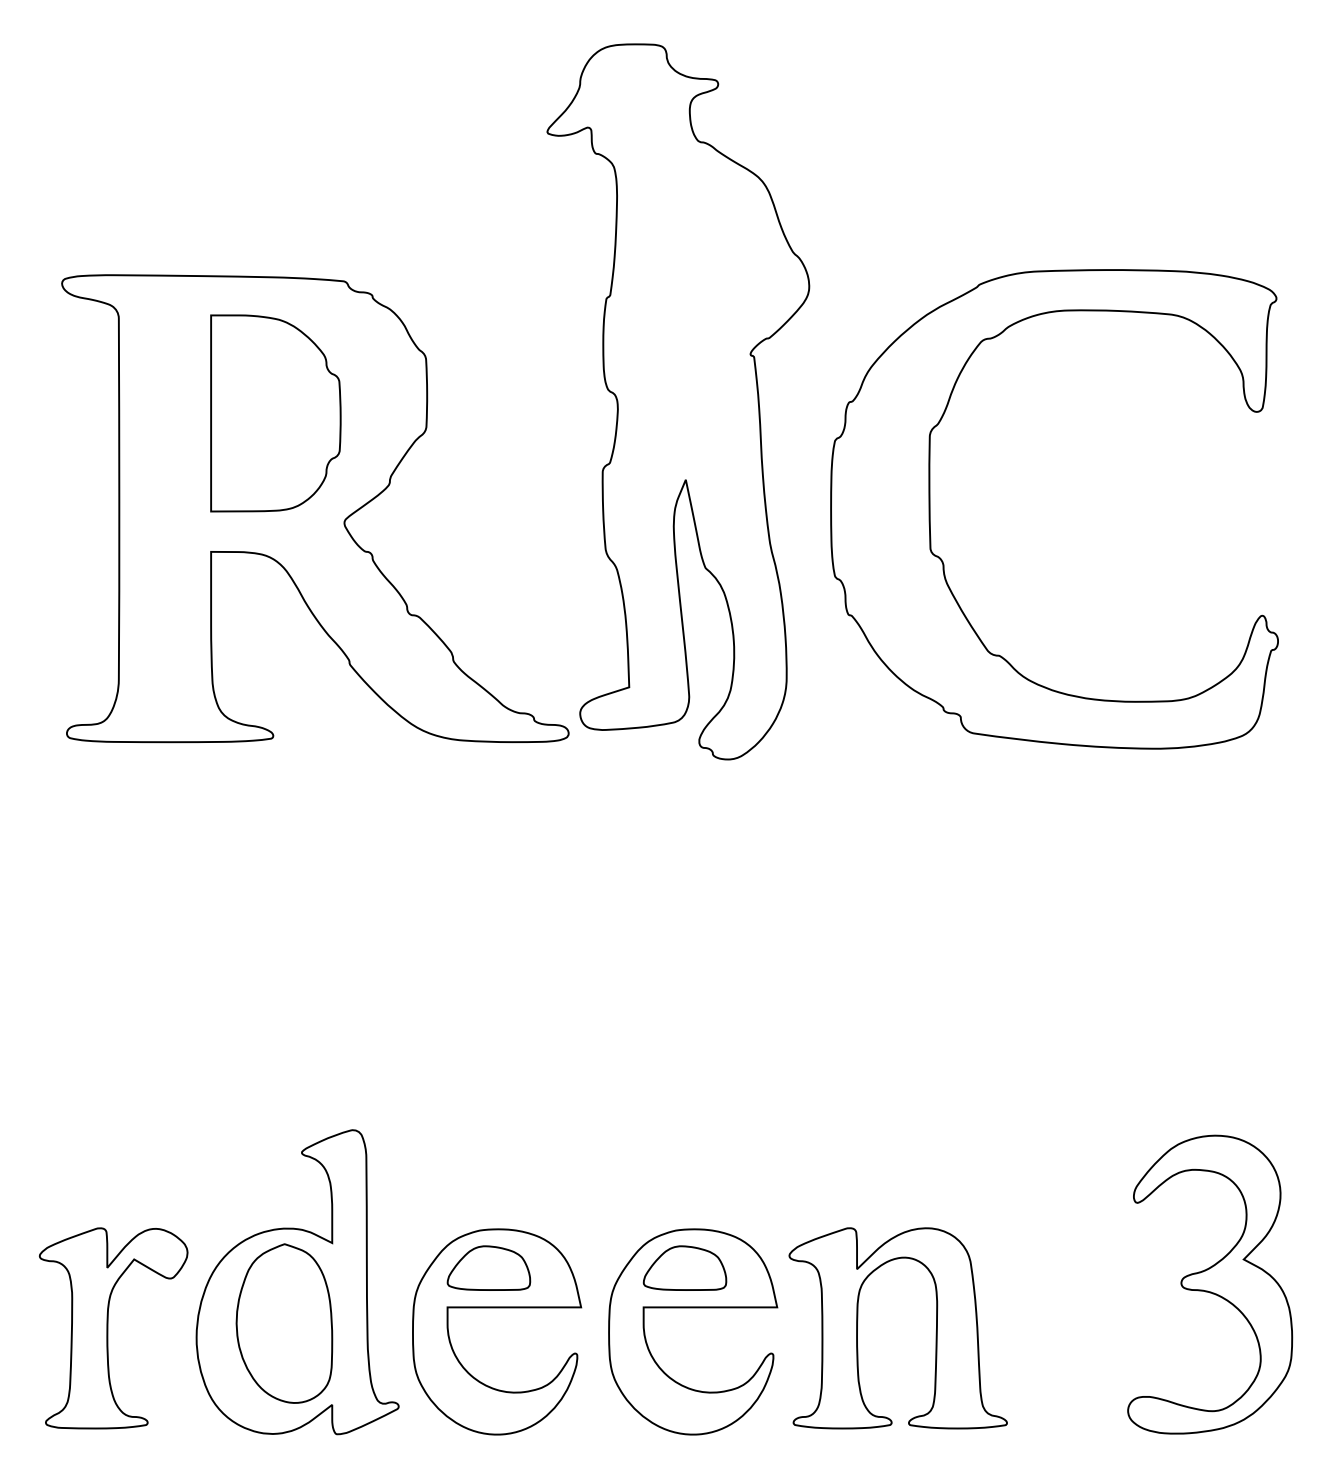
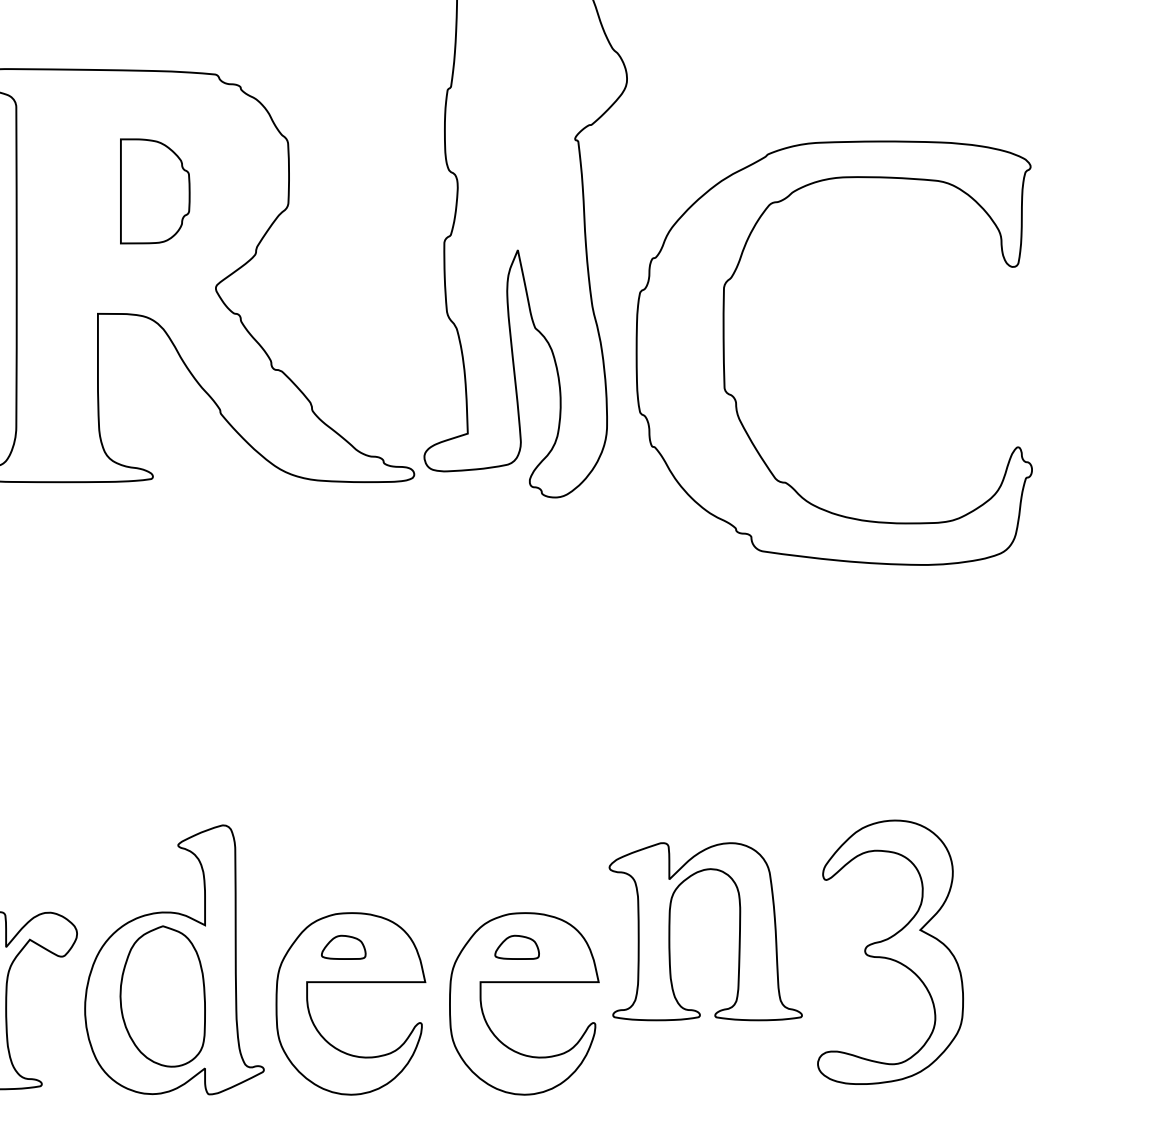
part: (275, 413) -> (154, 191), size x0.6
part: (943, 561) -> (736, 399), moved
part: (488, 1267) -> (343, 946), size x0.6
part: (684, 1267) -> (516, 946), size x0.6
part: (1210, 1284) -> (890, 952), moved
part: (935, 1333) -> (738, 936), moved

